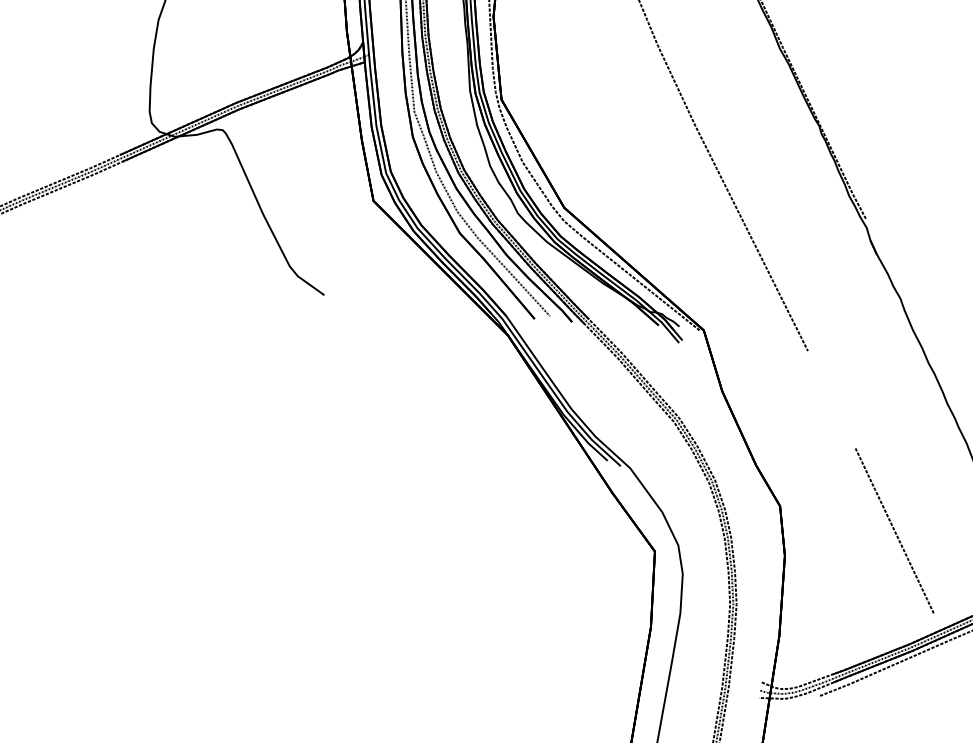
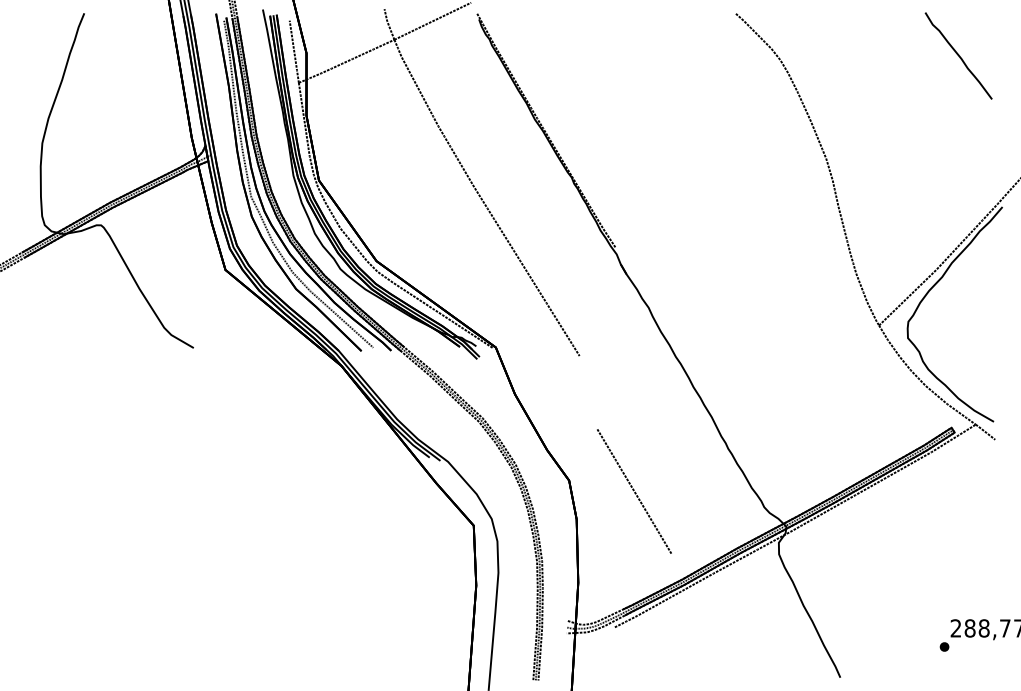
curve: (894, 529) -> (634, 490), moved

